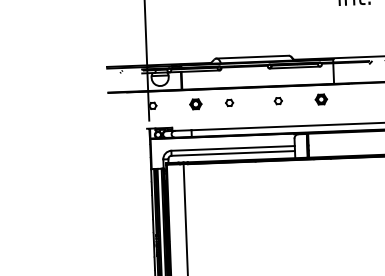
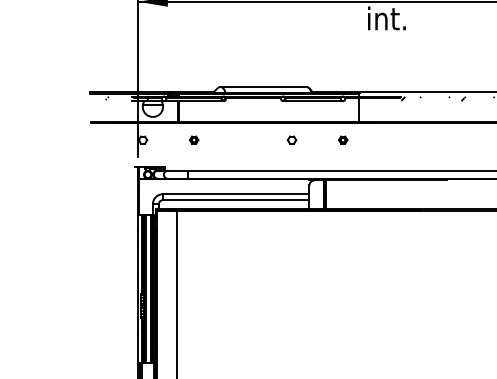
part: (321, 98) -> (343, 139), size x0.62
part: (229, 102) -> (233, 139), removed
part: (196, 103) -> (194, 139), size x0.62

